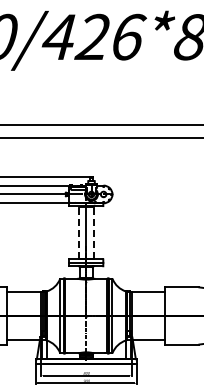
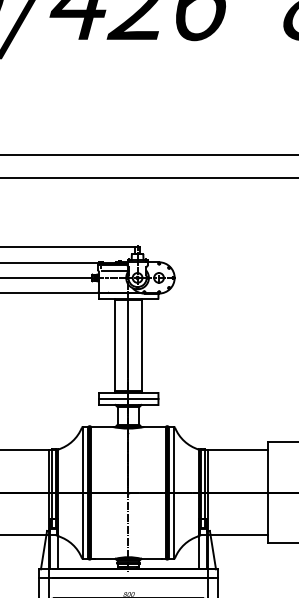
line: (78, 232) -> (114, 345), dashed -> solid
line: (93, 232) -> (141, 345), dashed -> solid

